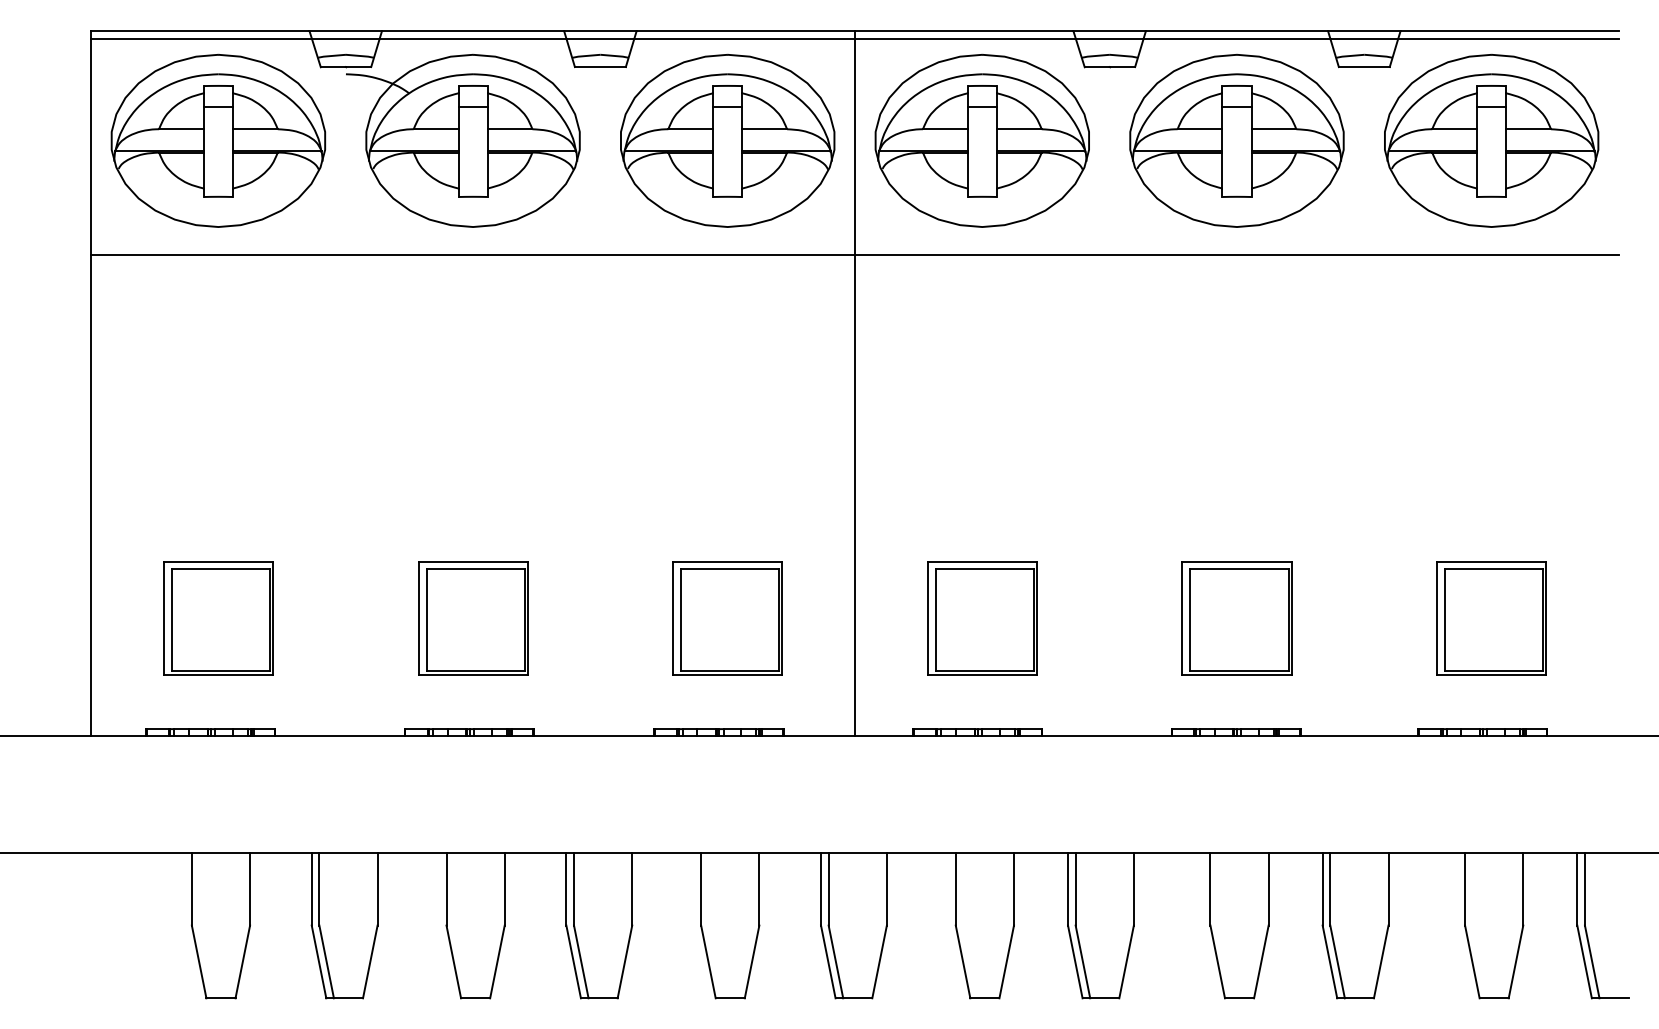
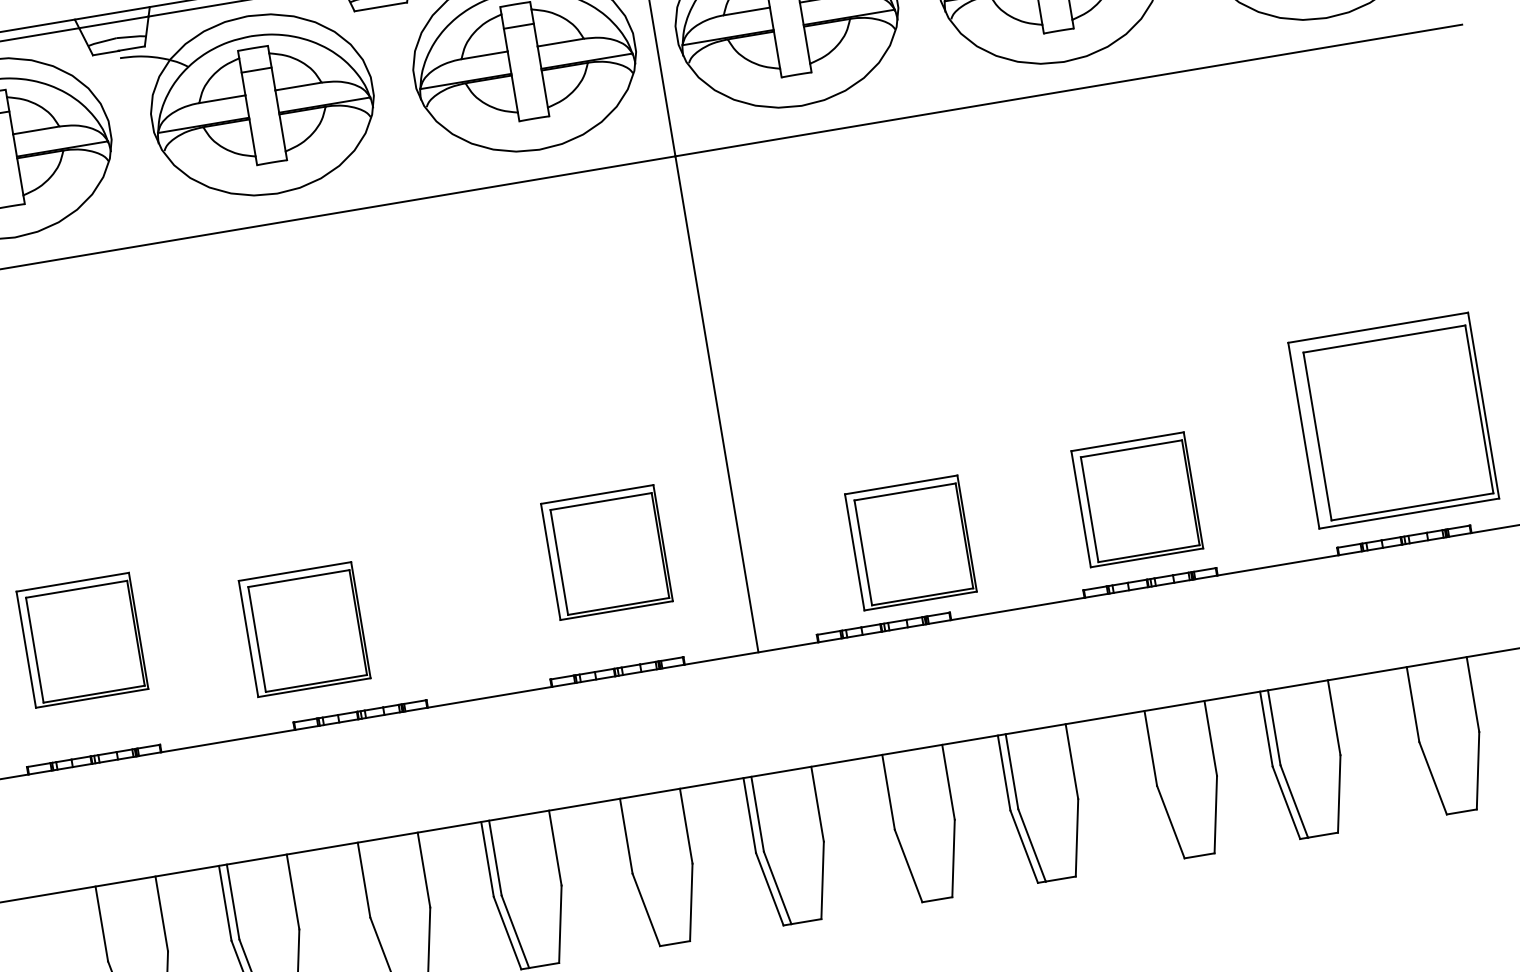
part: (473, 618) -> (305, 629), moved
part: (982, 618) -> (911, 543), moved
part: (1236, 618) -> (1136, 500), moved
part: (1491, 618) -> (1393, 421), size x1.6

